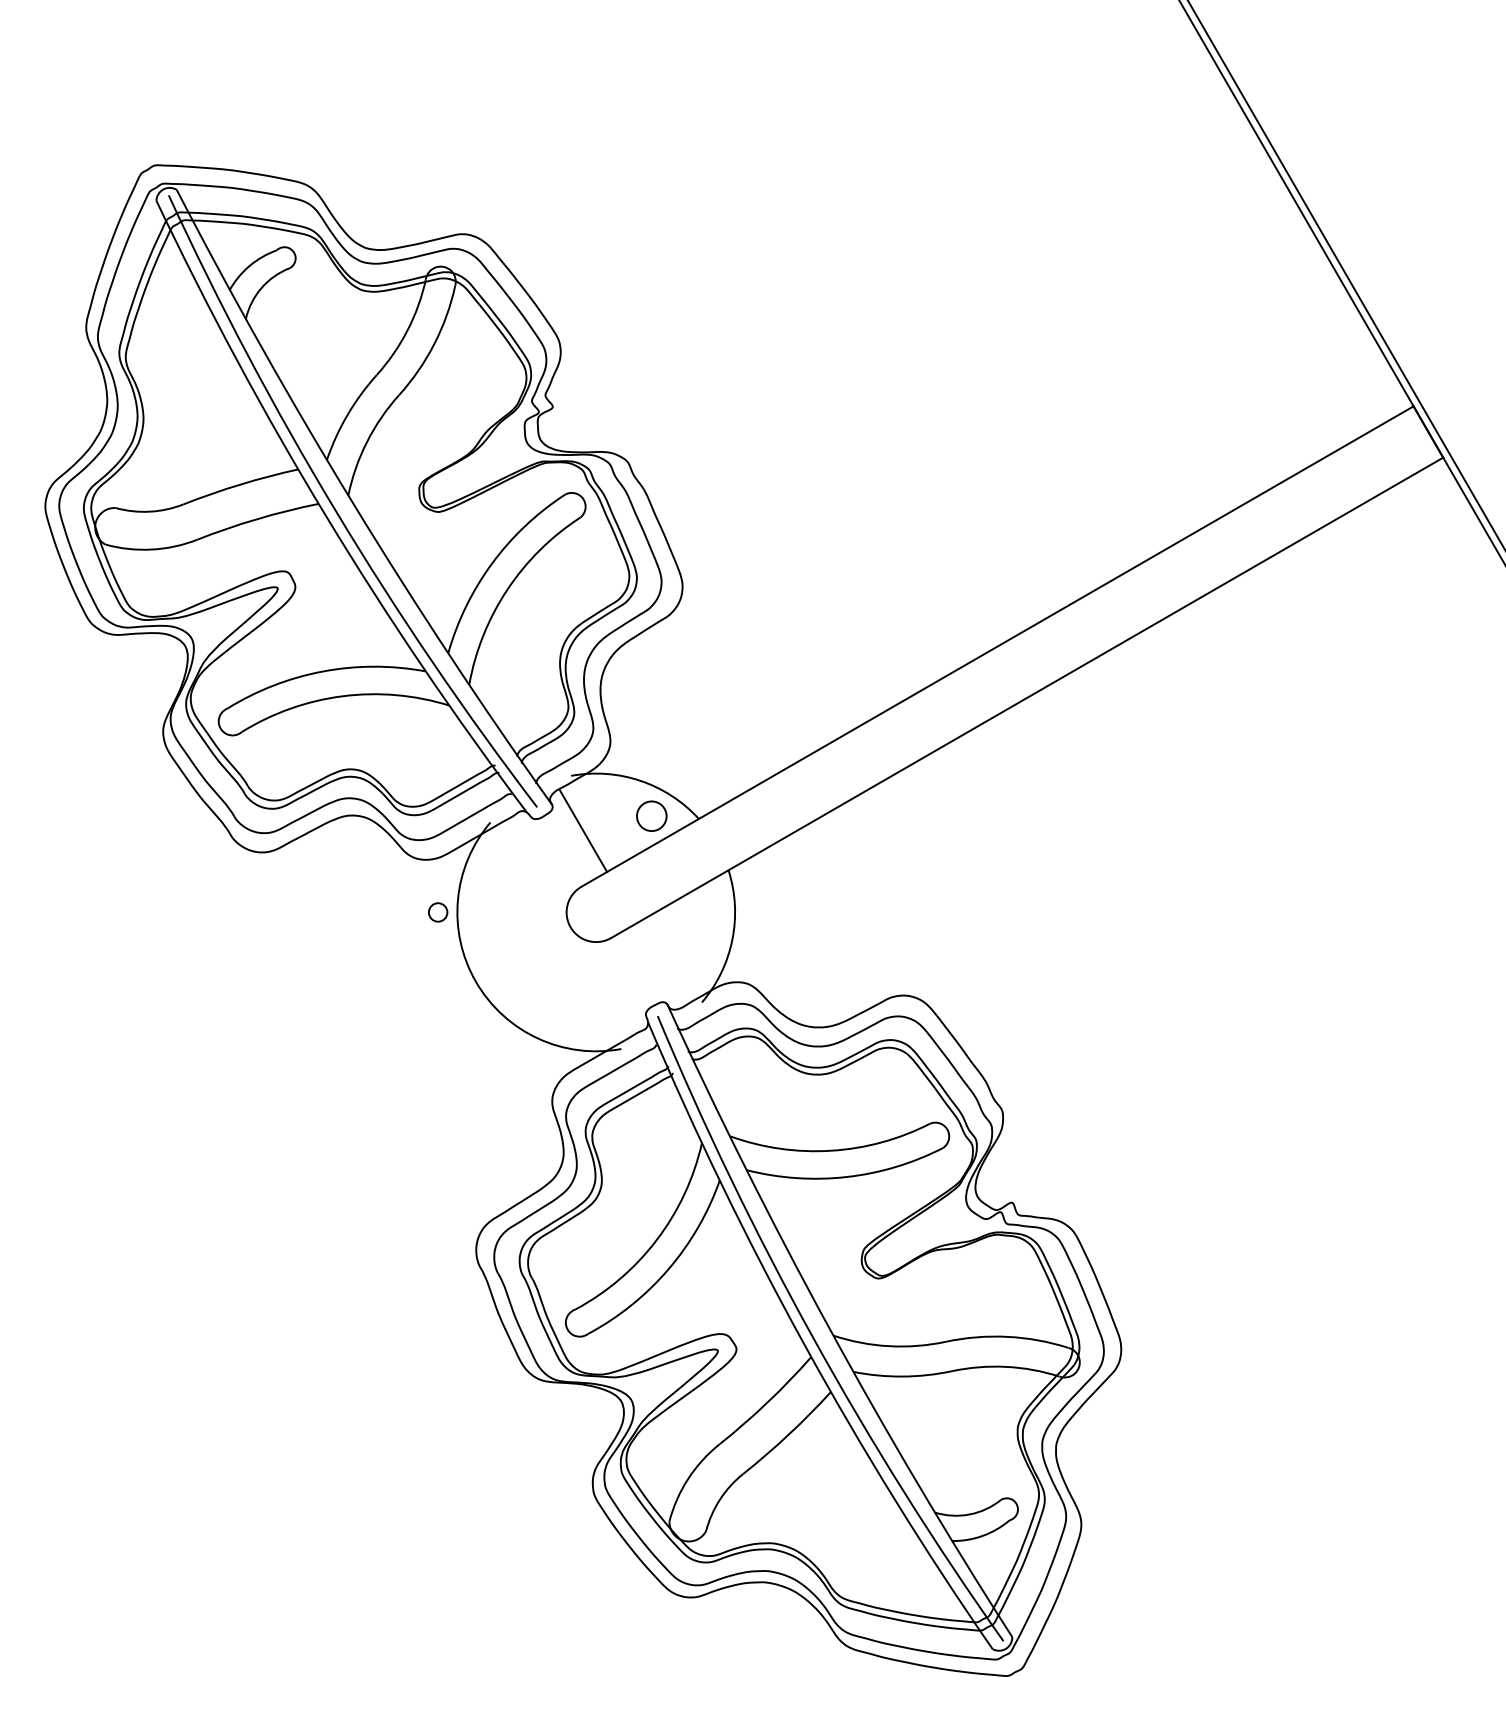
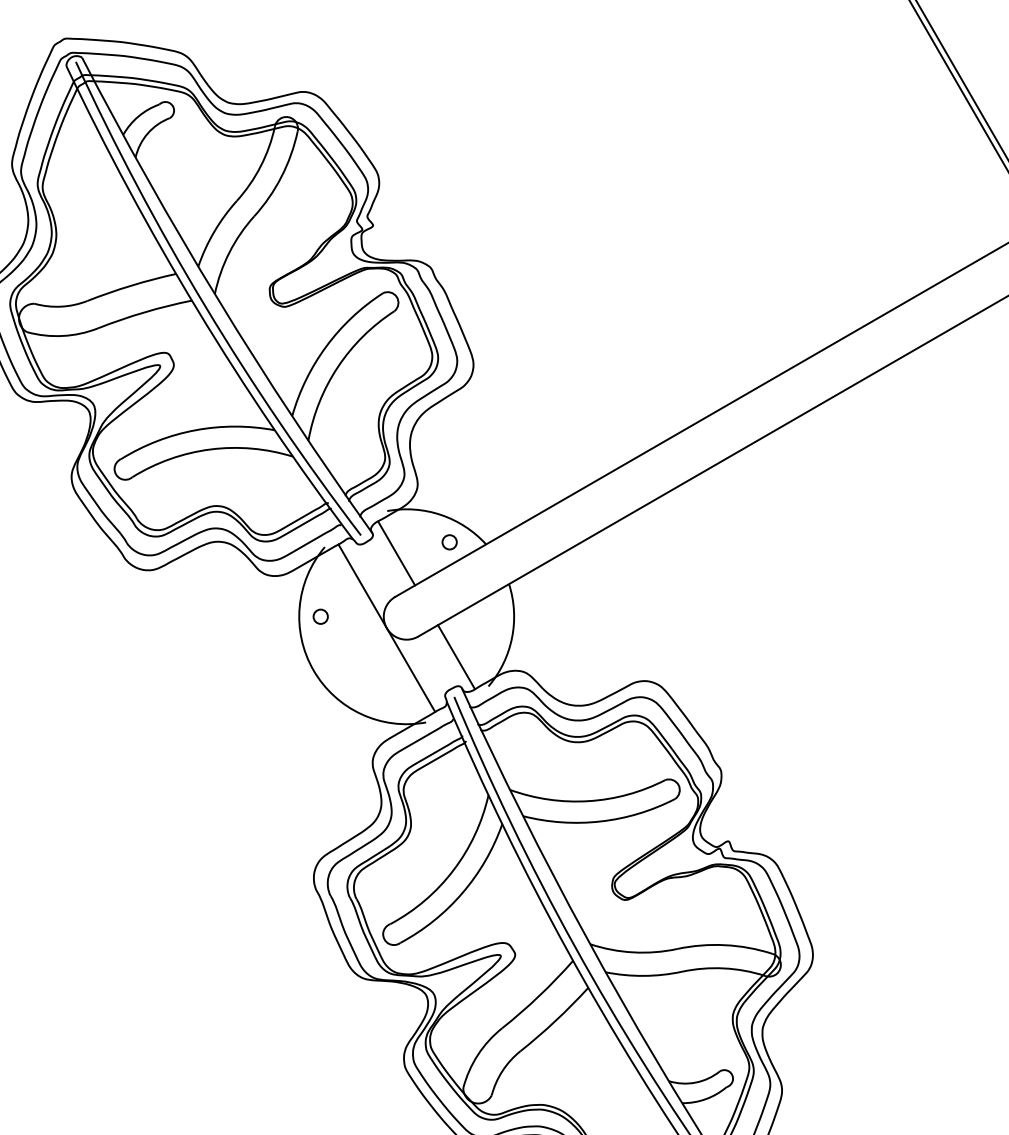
circle: (651, 816) -> (449, 542), size x0.62
circle: (438, 912) -> (321, 616), moved
line: (570, 927) -> (386, 628), added
line: (660, 964) -> (456, 657), added

